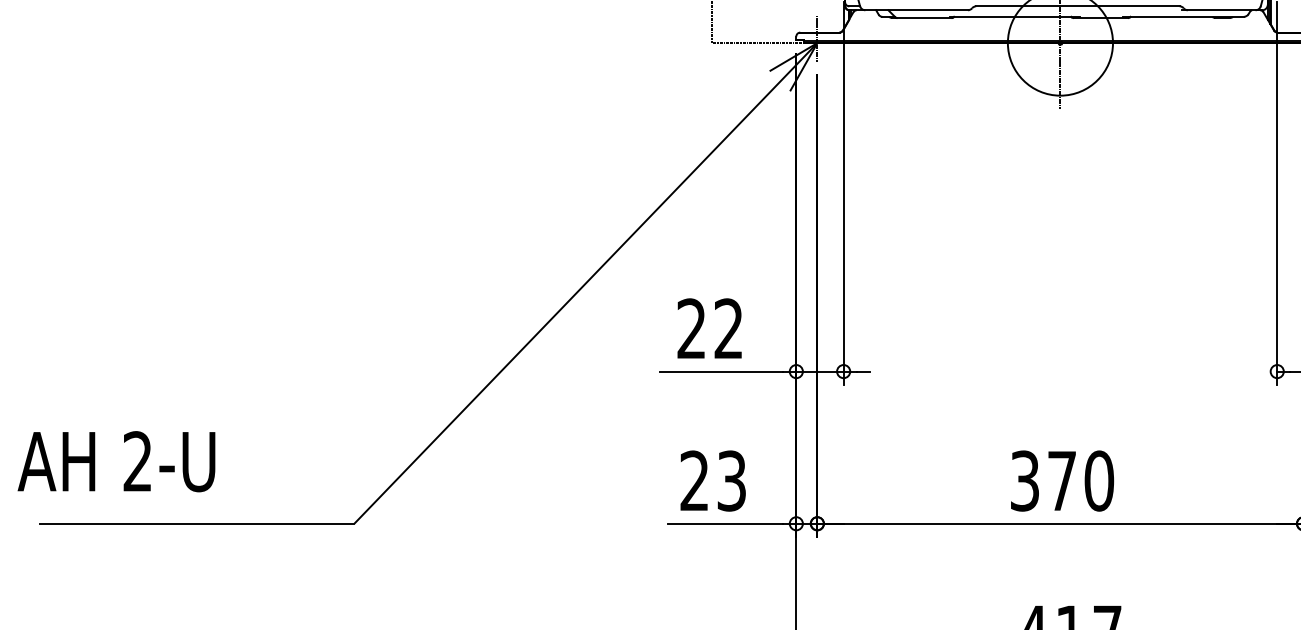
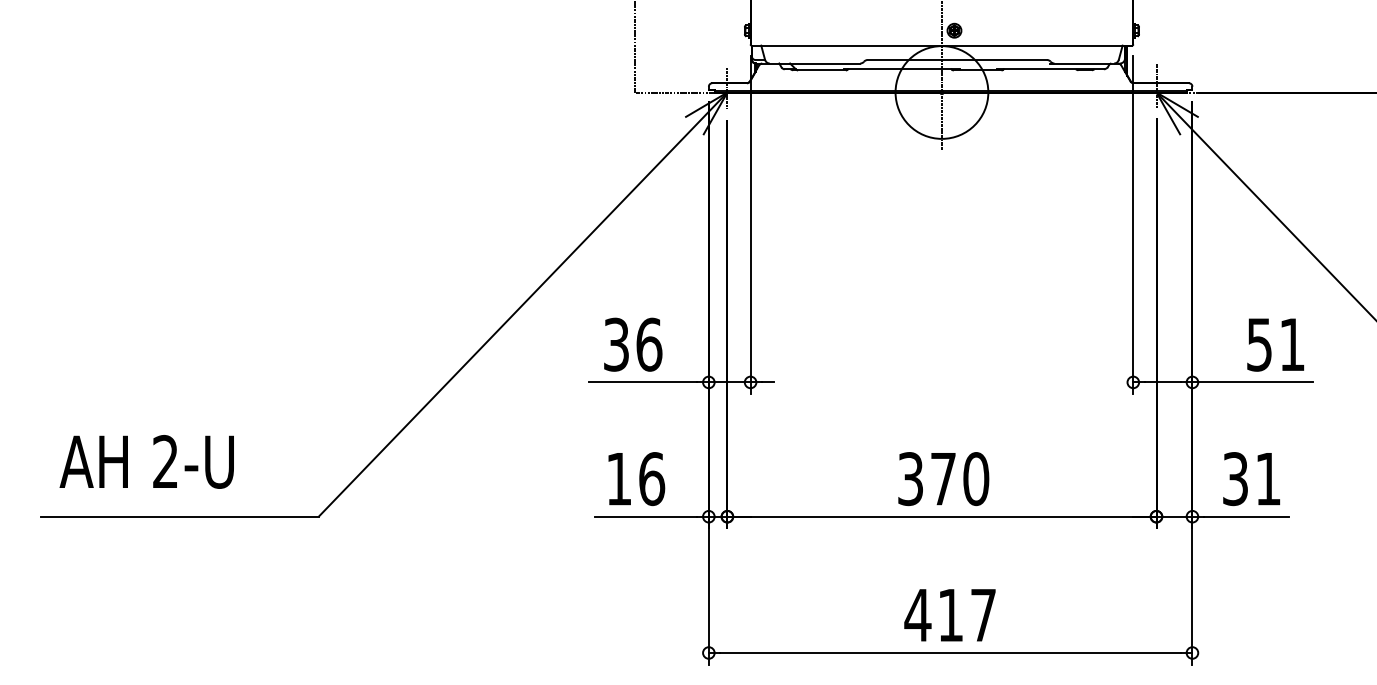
text: (710, 328) -> (633, 344), 22 -> 36
text: (116, 461) -> (146, 461), moved
text: (713, 481) -> (635, 479), 23 -> 16

